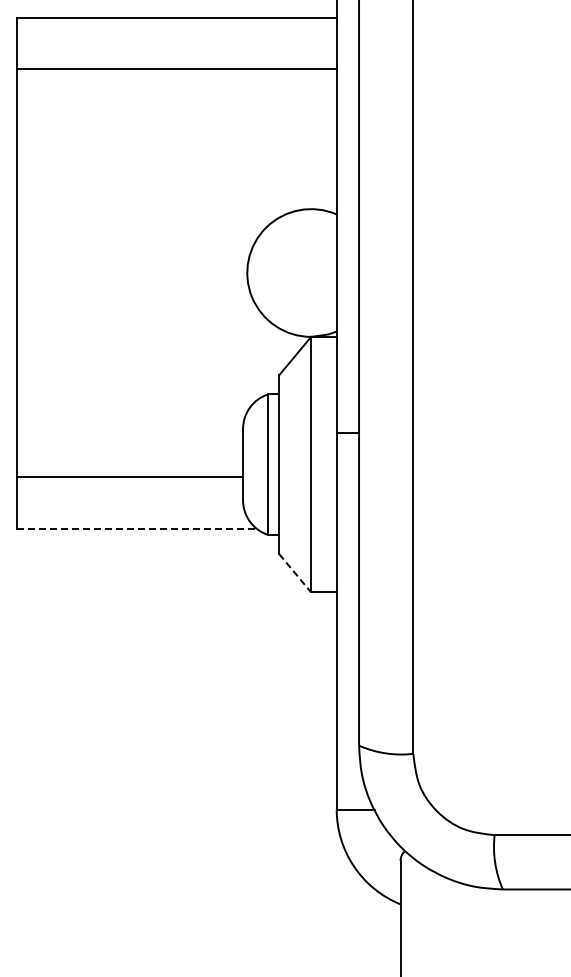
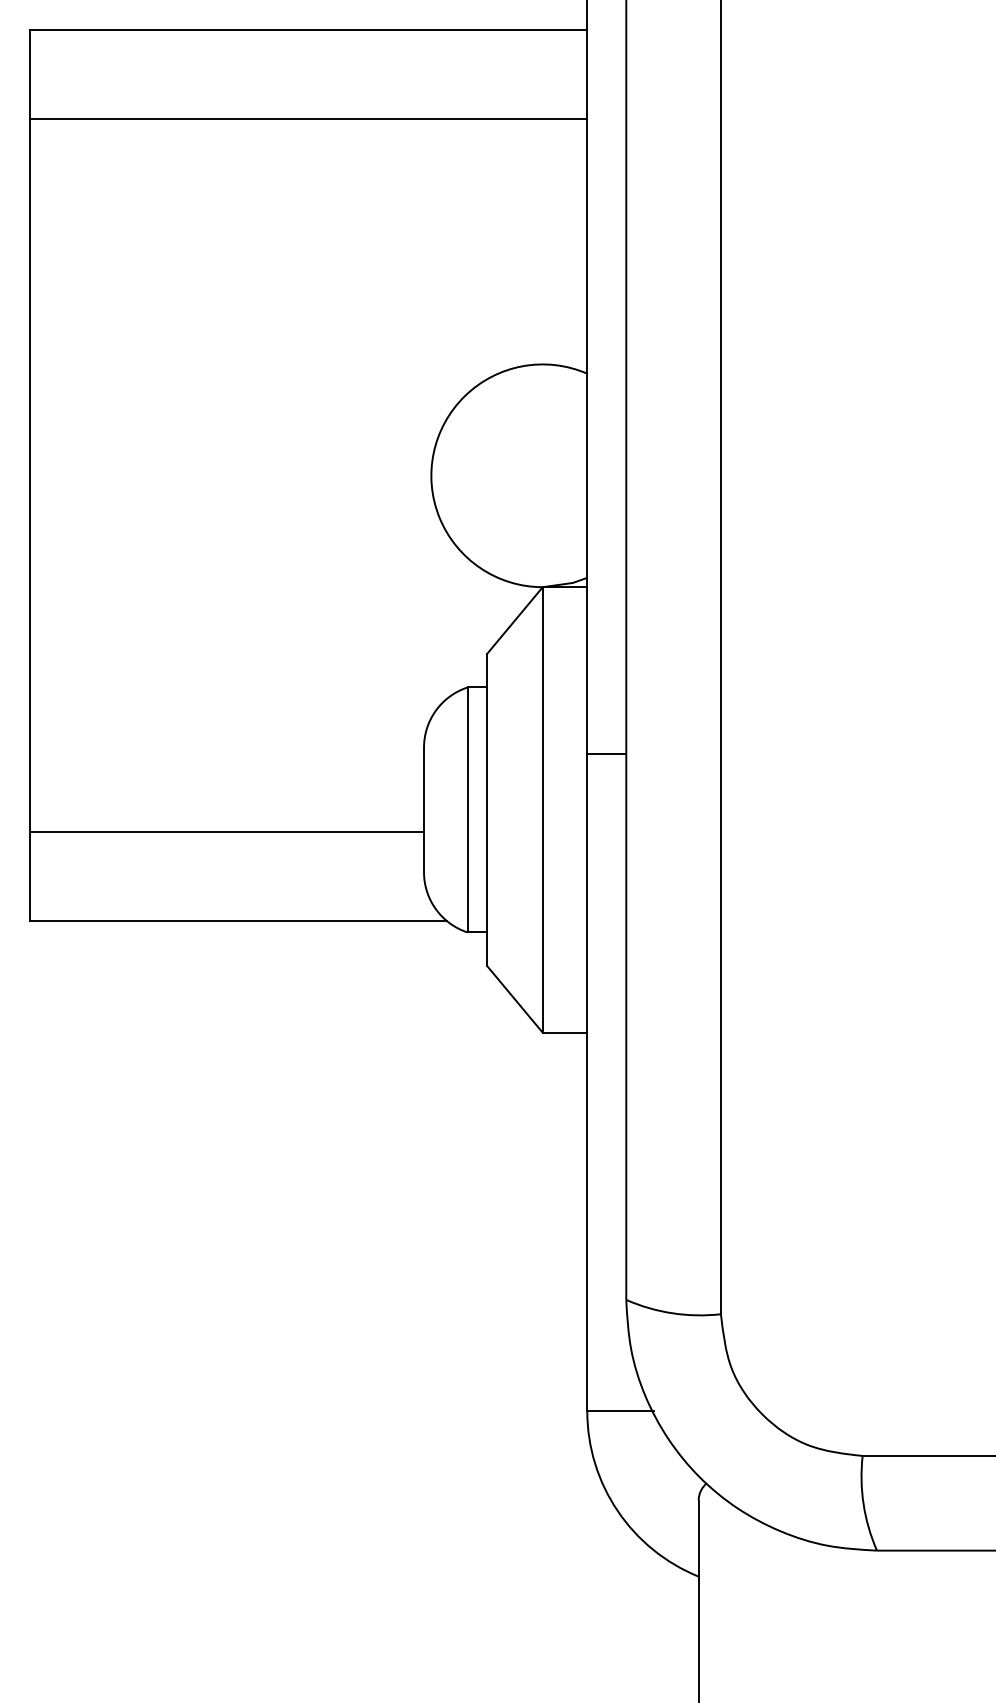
line: (136, 528) -> (238, 921), dashed -> solid
line: (295, 573) -> (515, 999), dashed -> solid

